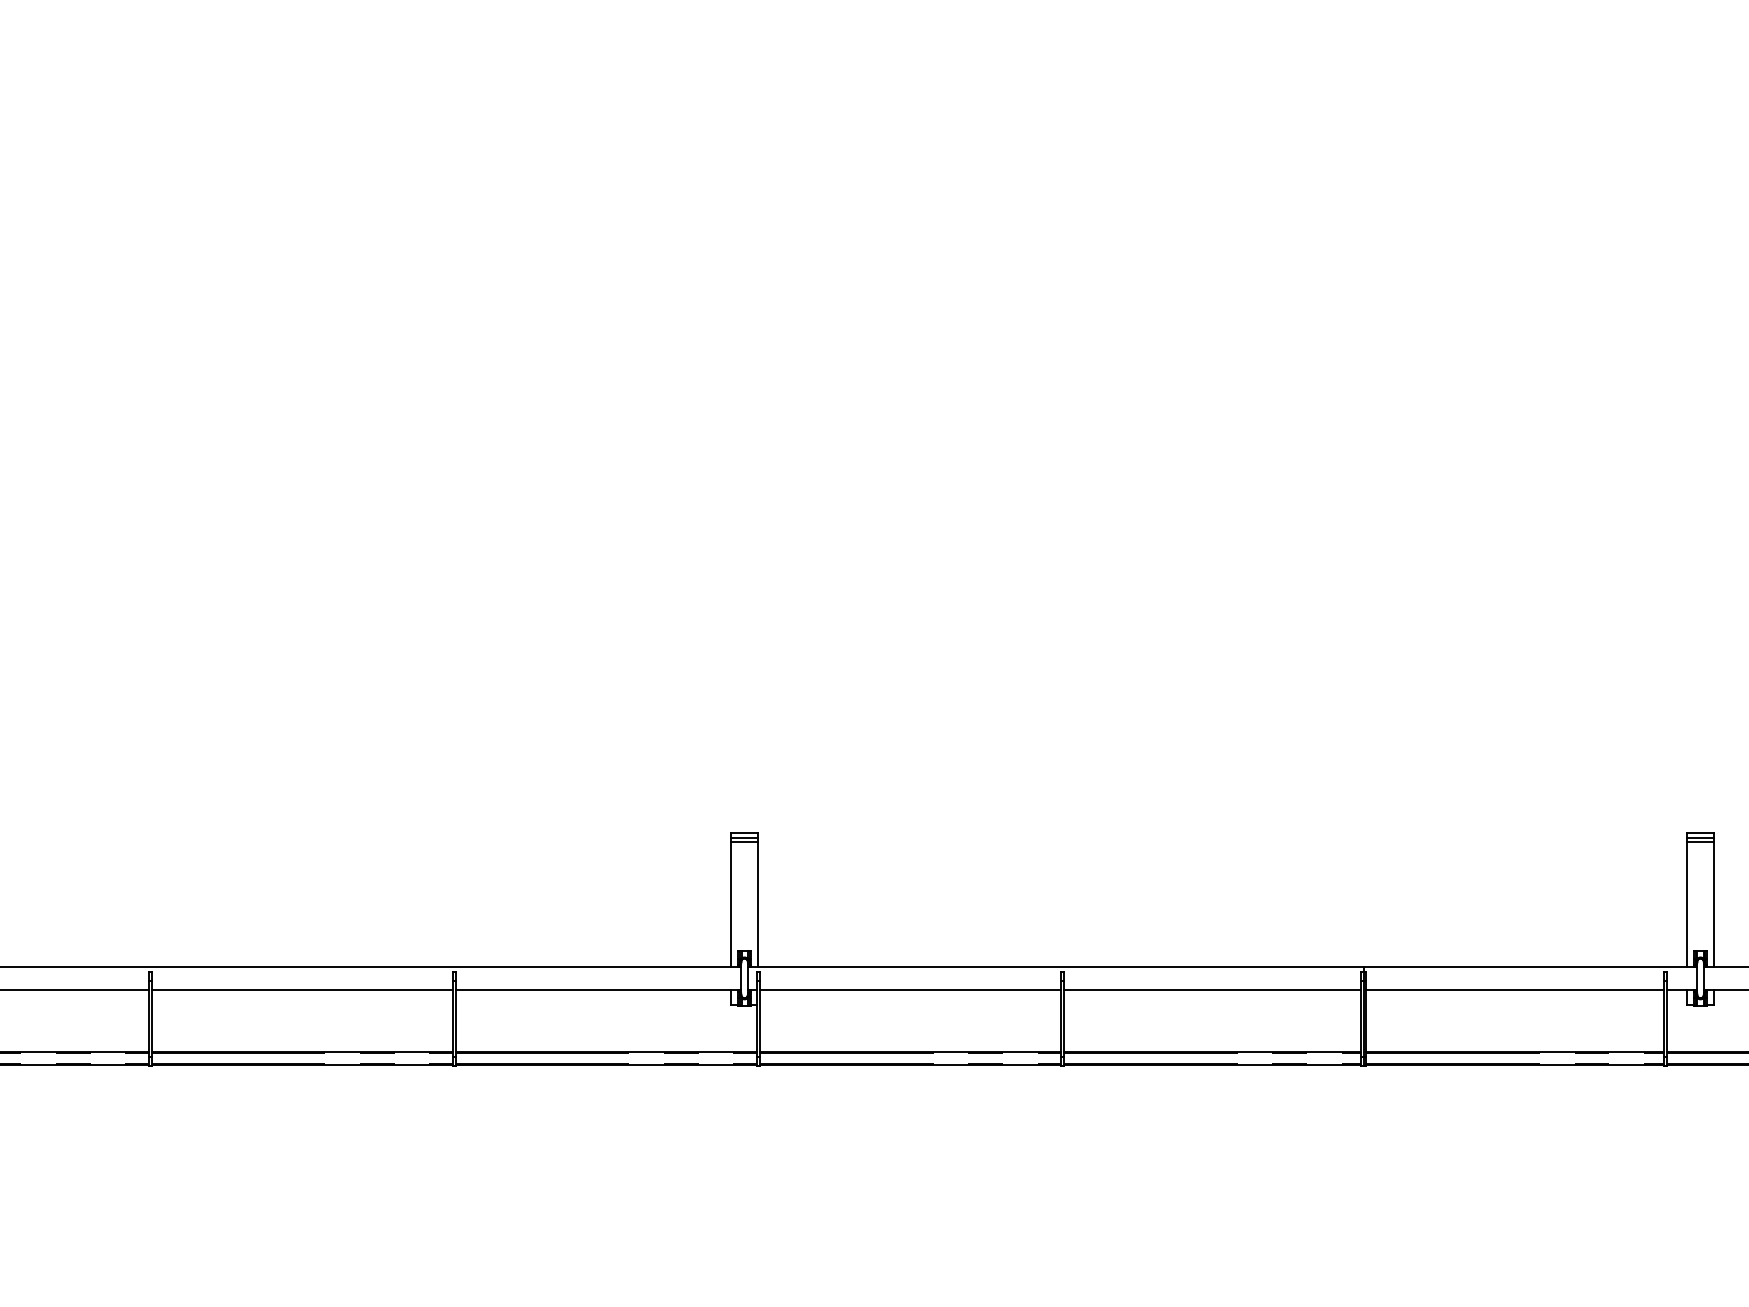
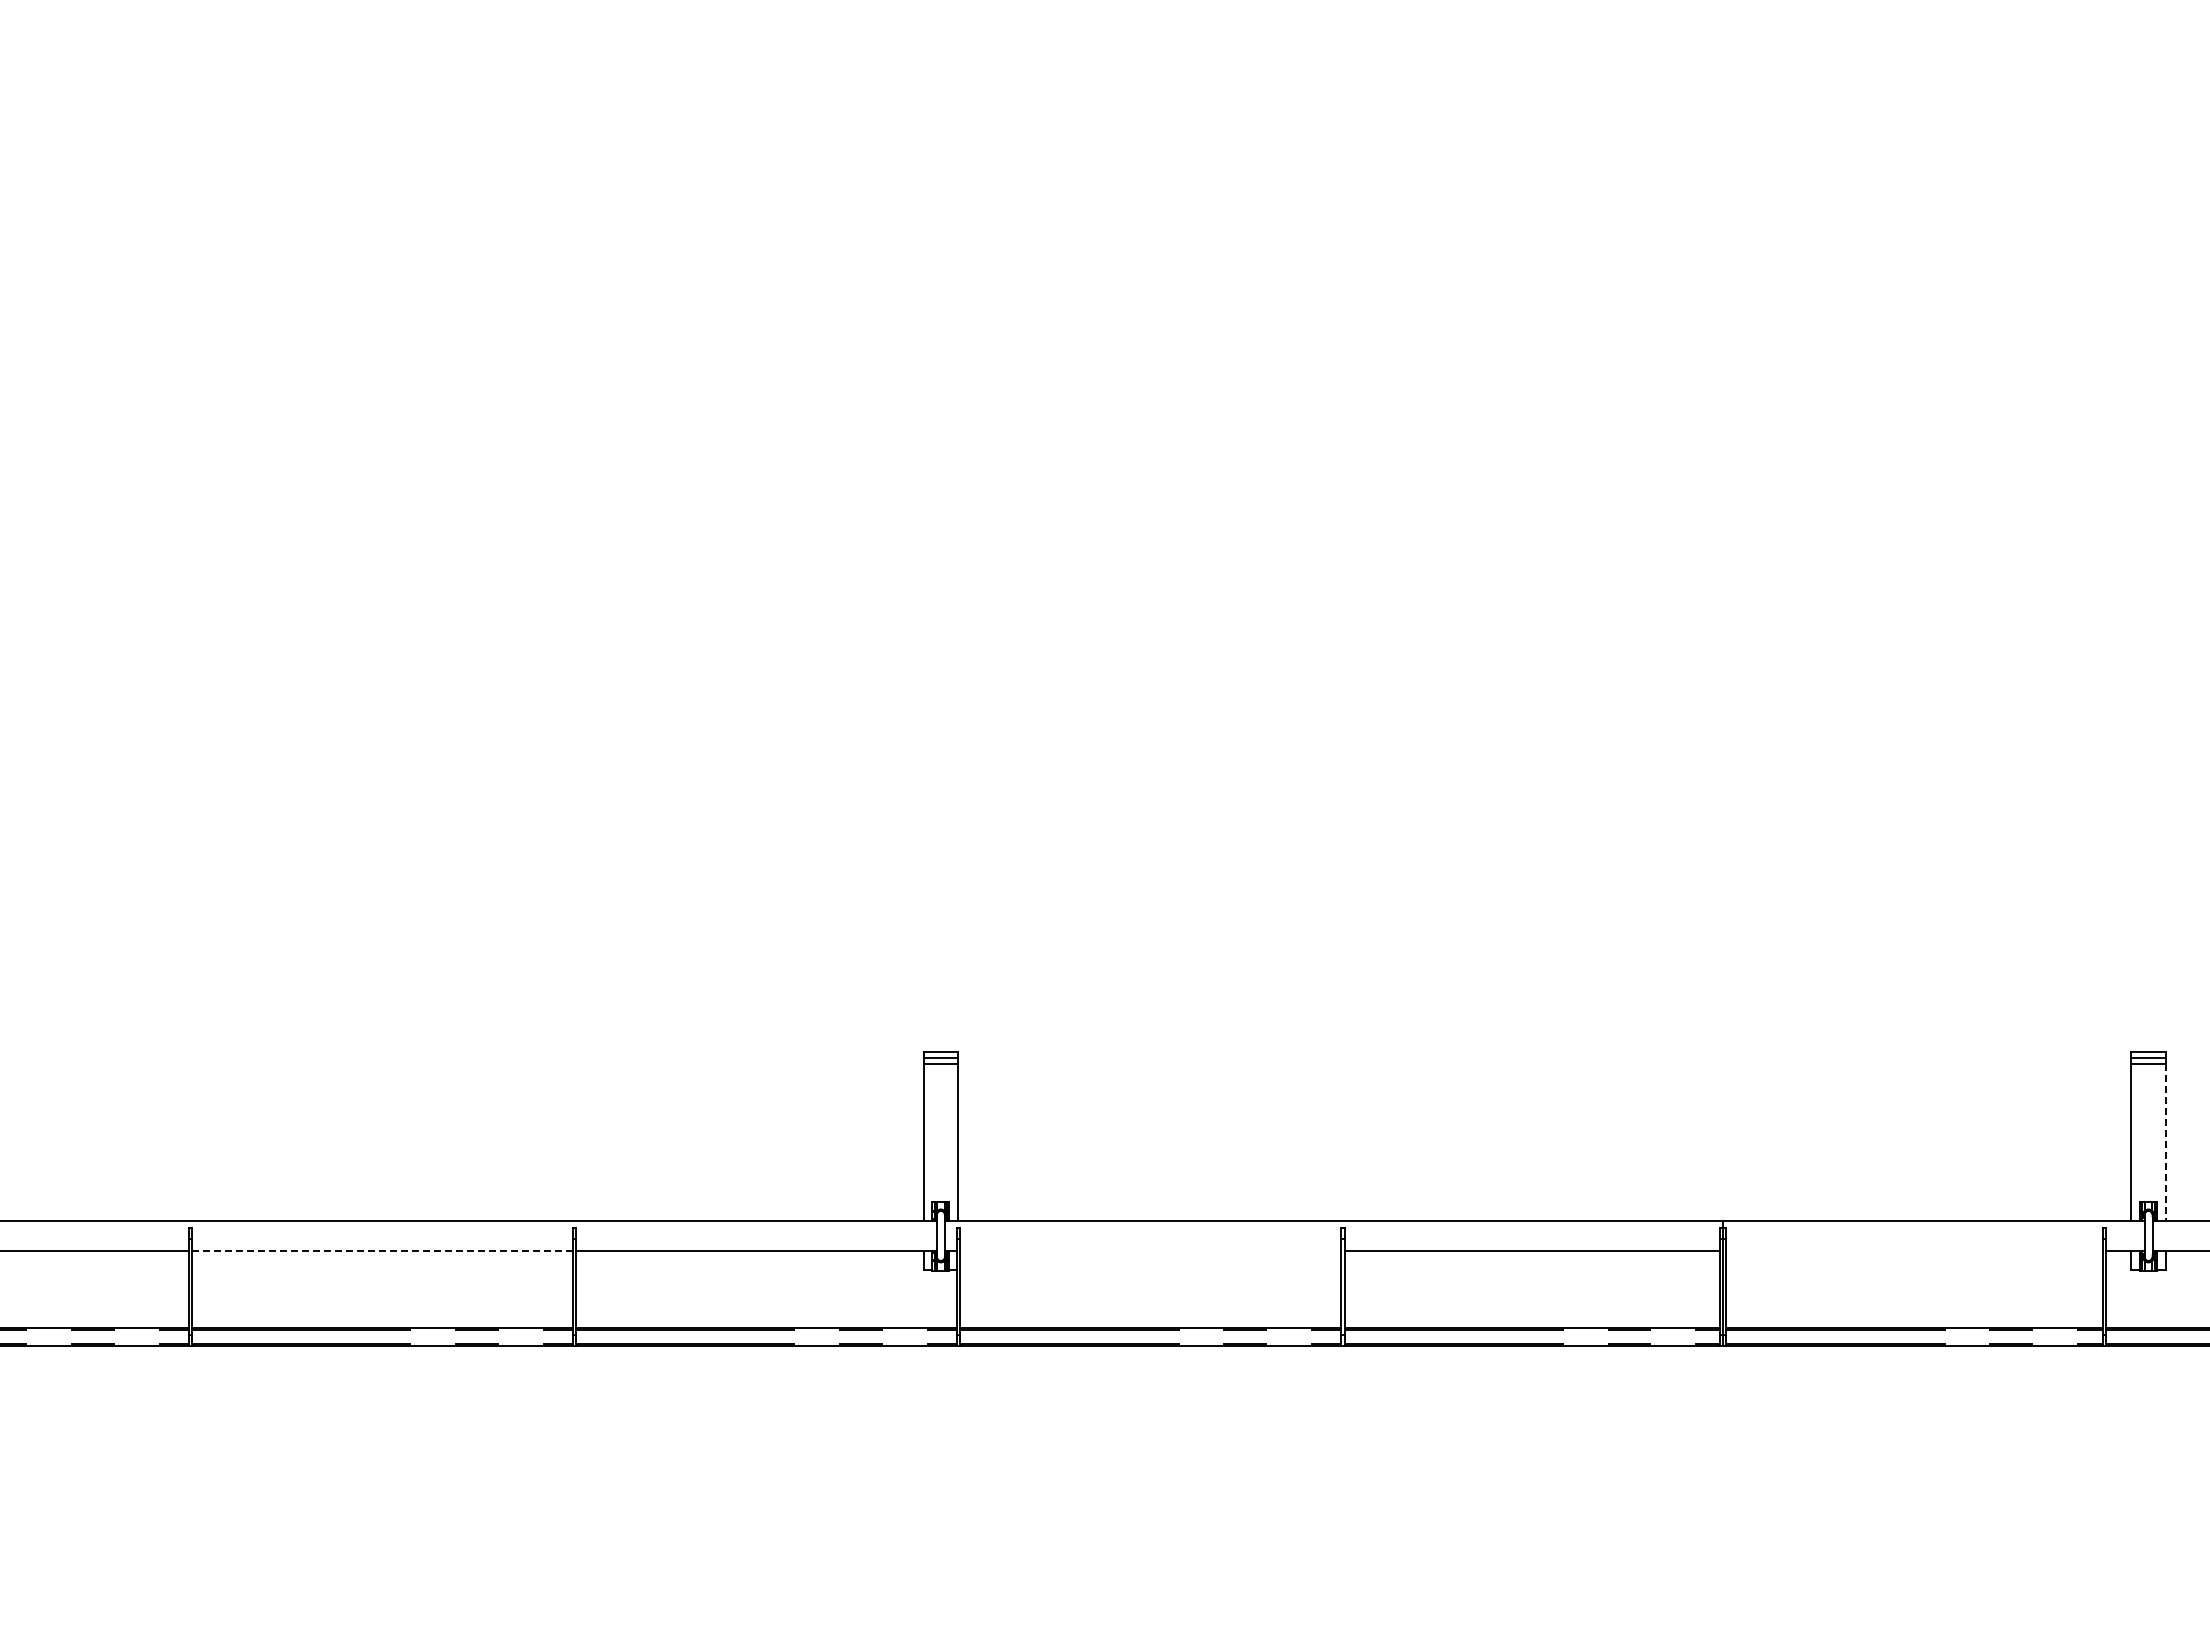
line: (1713, 904) -> (2165, 1142), solid -> dashed
line: (303, 989) -> (383, 1250), solid -> dashed
line: (910, 989) -> (1150, 1250), removed
line: (1515, 989) -> (1914, 1250), removed

